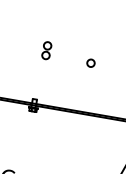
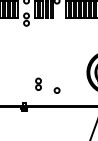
part: (46, 49) -> (38, 83), moved
circle: (90, 62) -> (56, 90), moved

